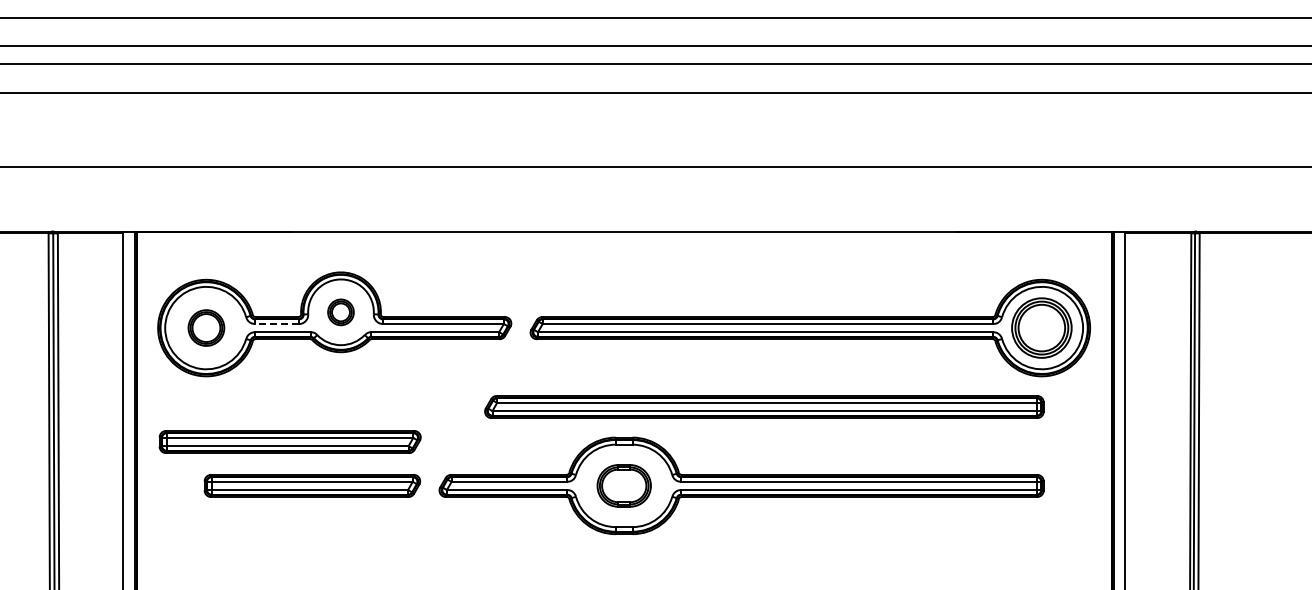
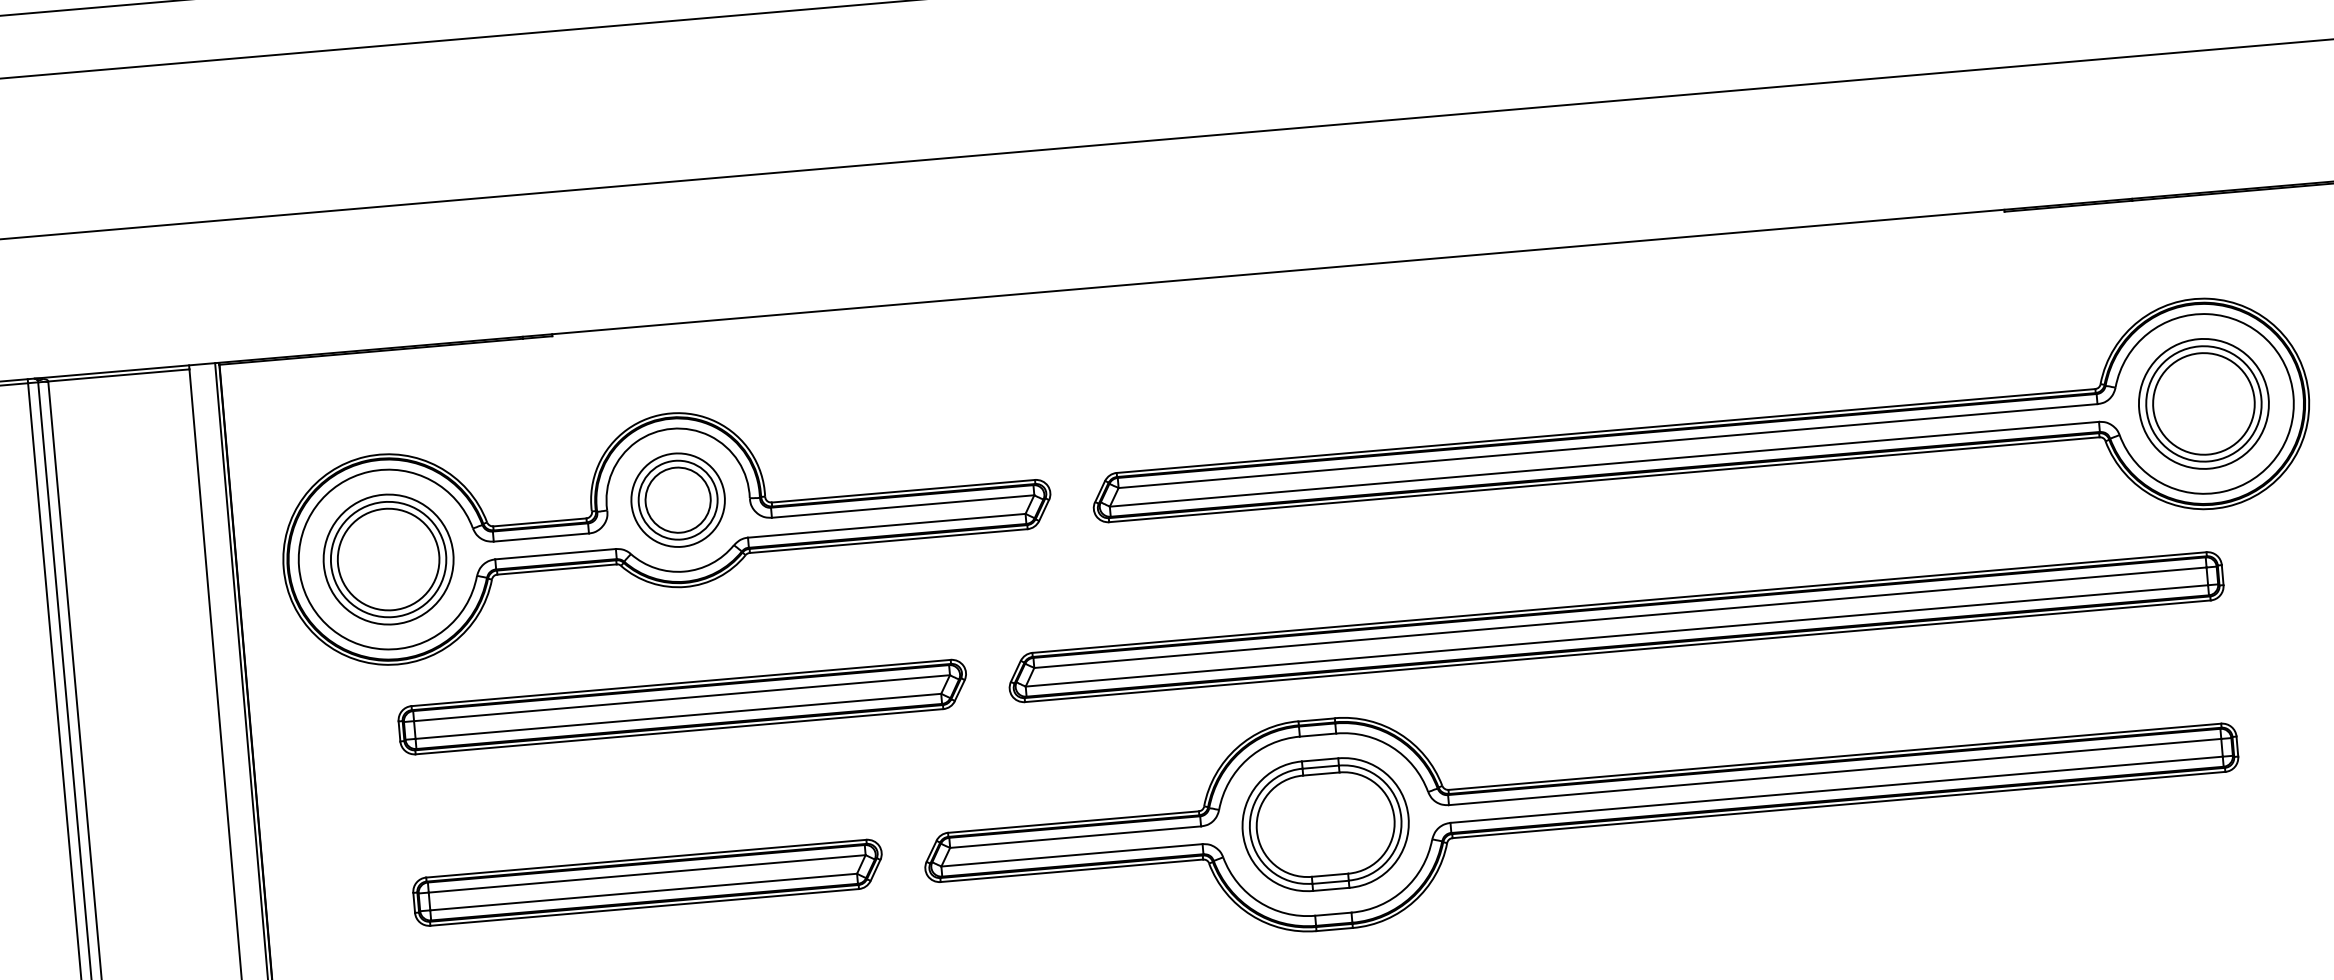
part: (340, 312) -> (677, 500), size x1.67
line: (277, 324) -> (542, 538), dashed -> solid
part: (206, 327) -> (388, 558), size x1.67
part: (289, 441) -> (681, 706), moved
part: (624, 485) -> (1326, 823), size x1.43

